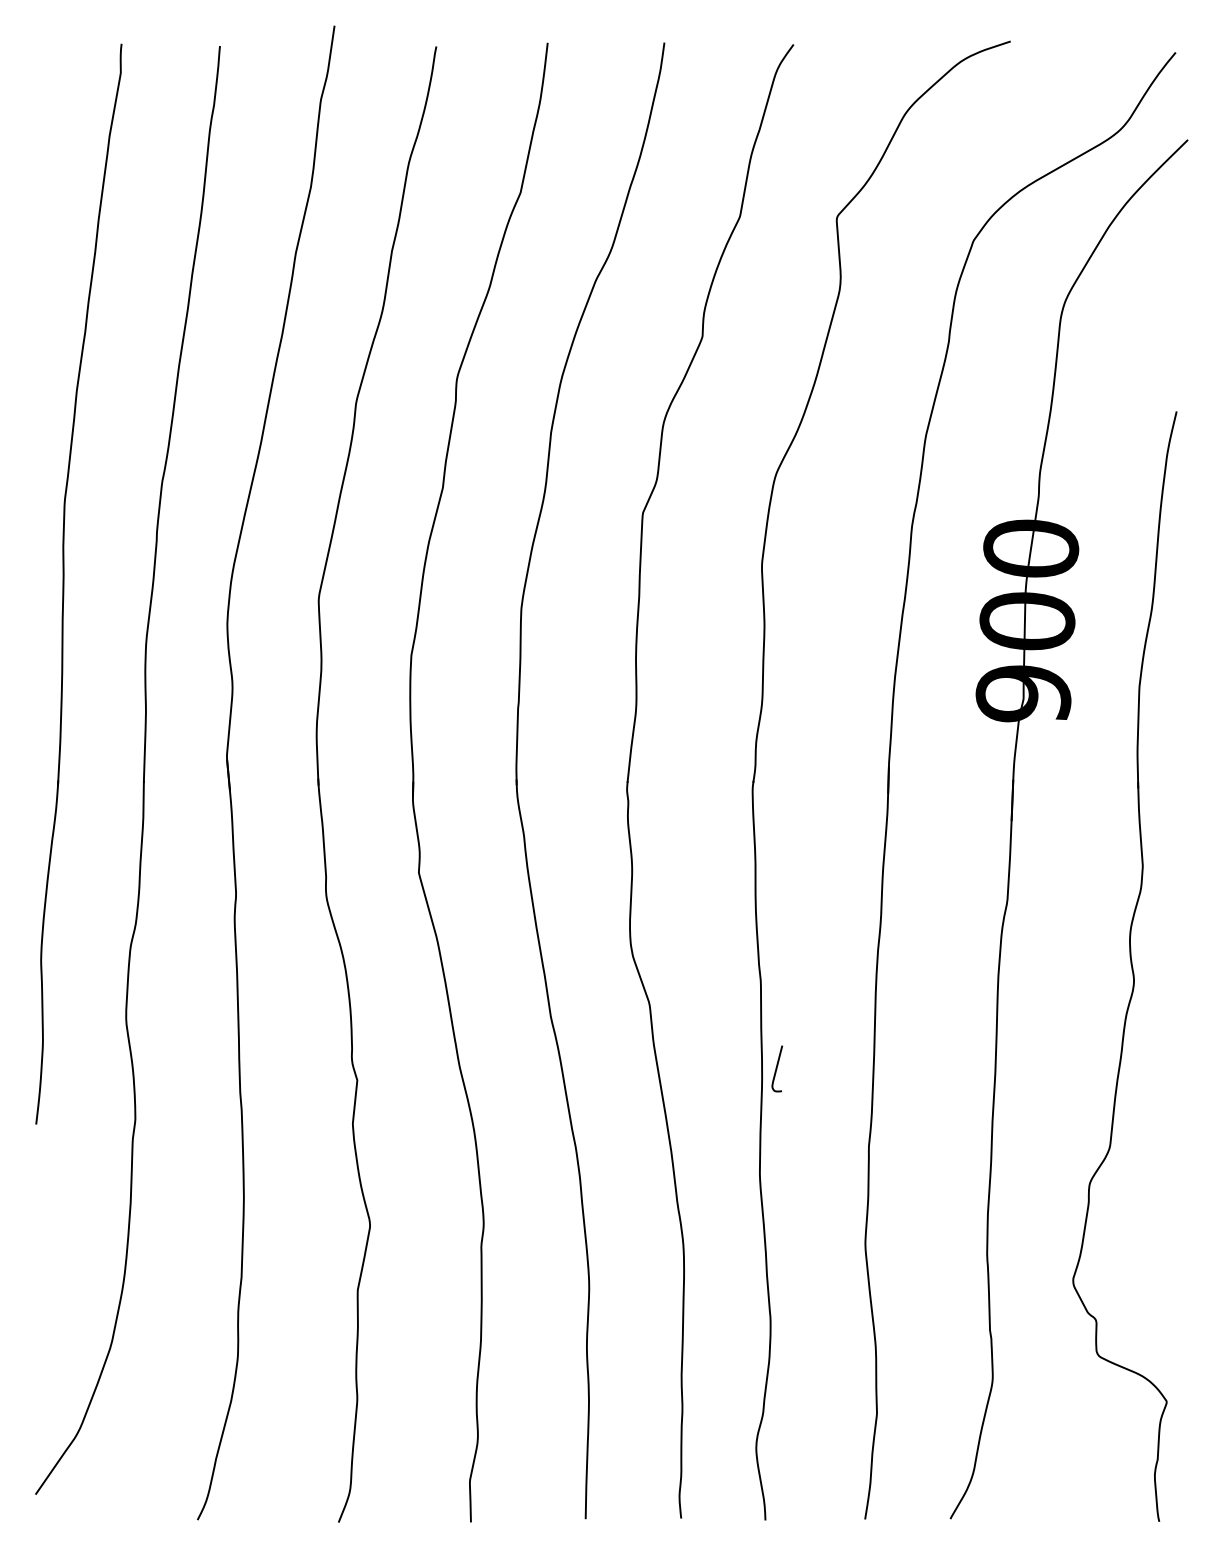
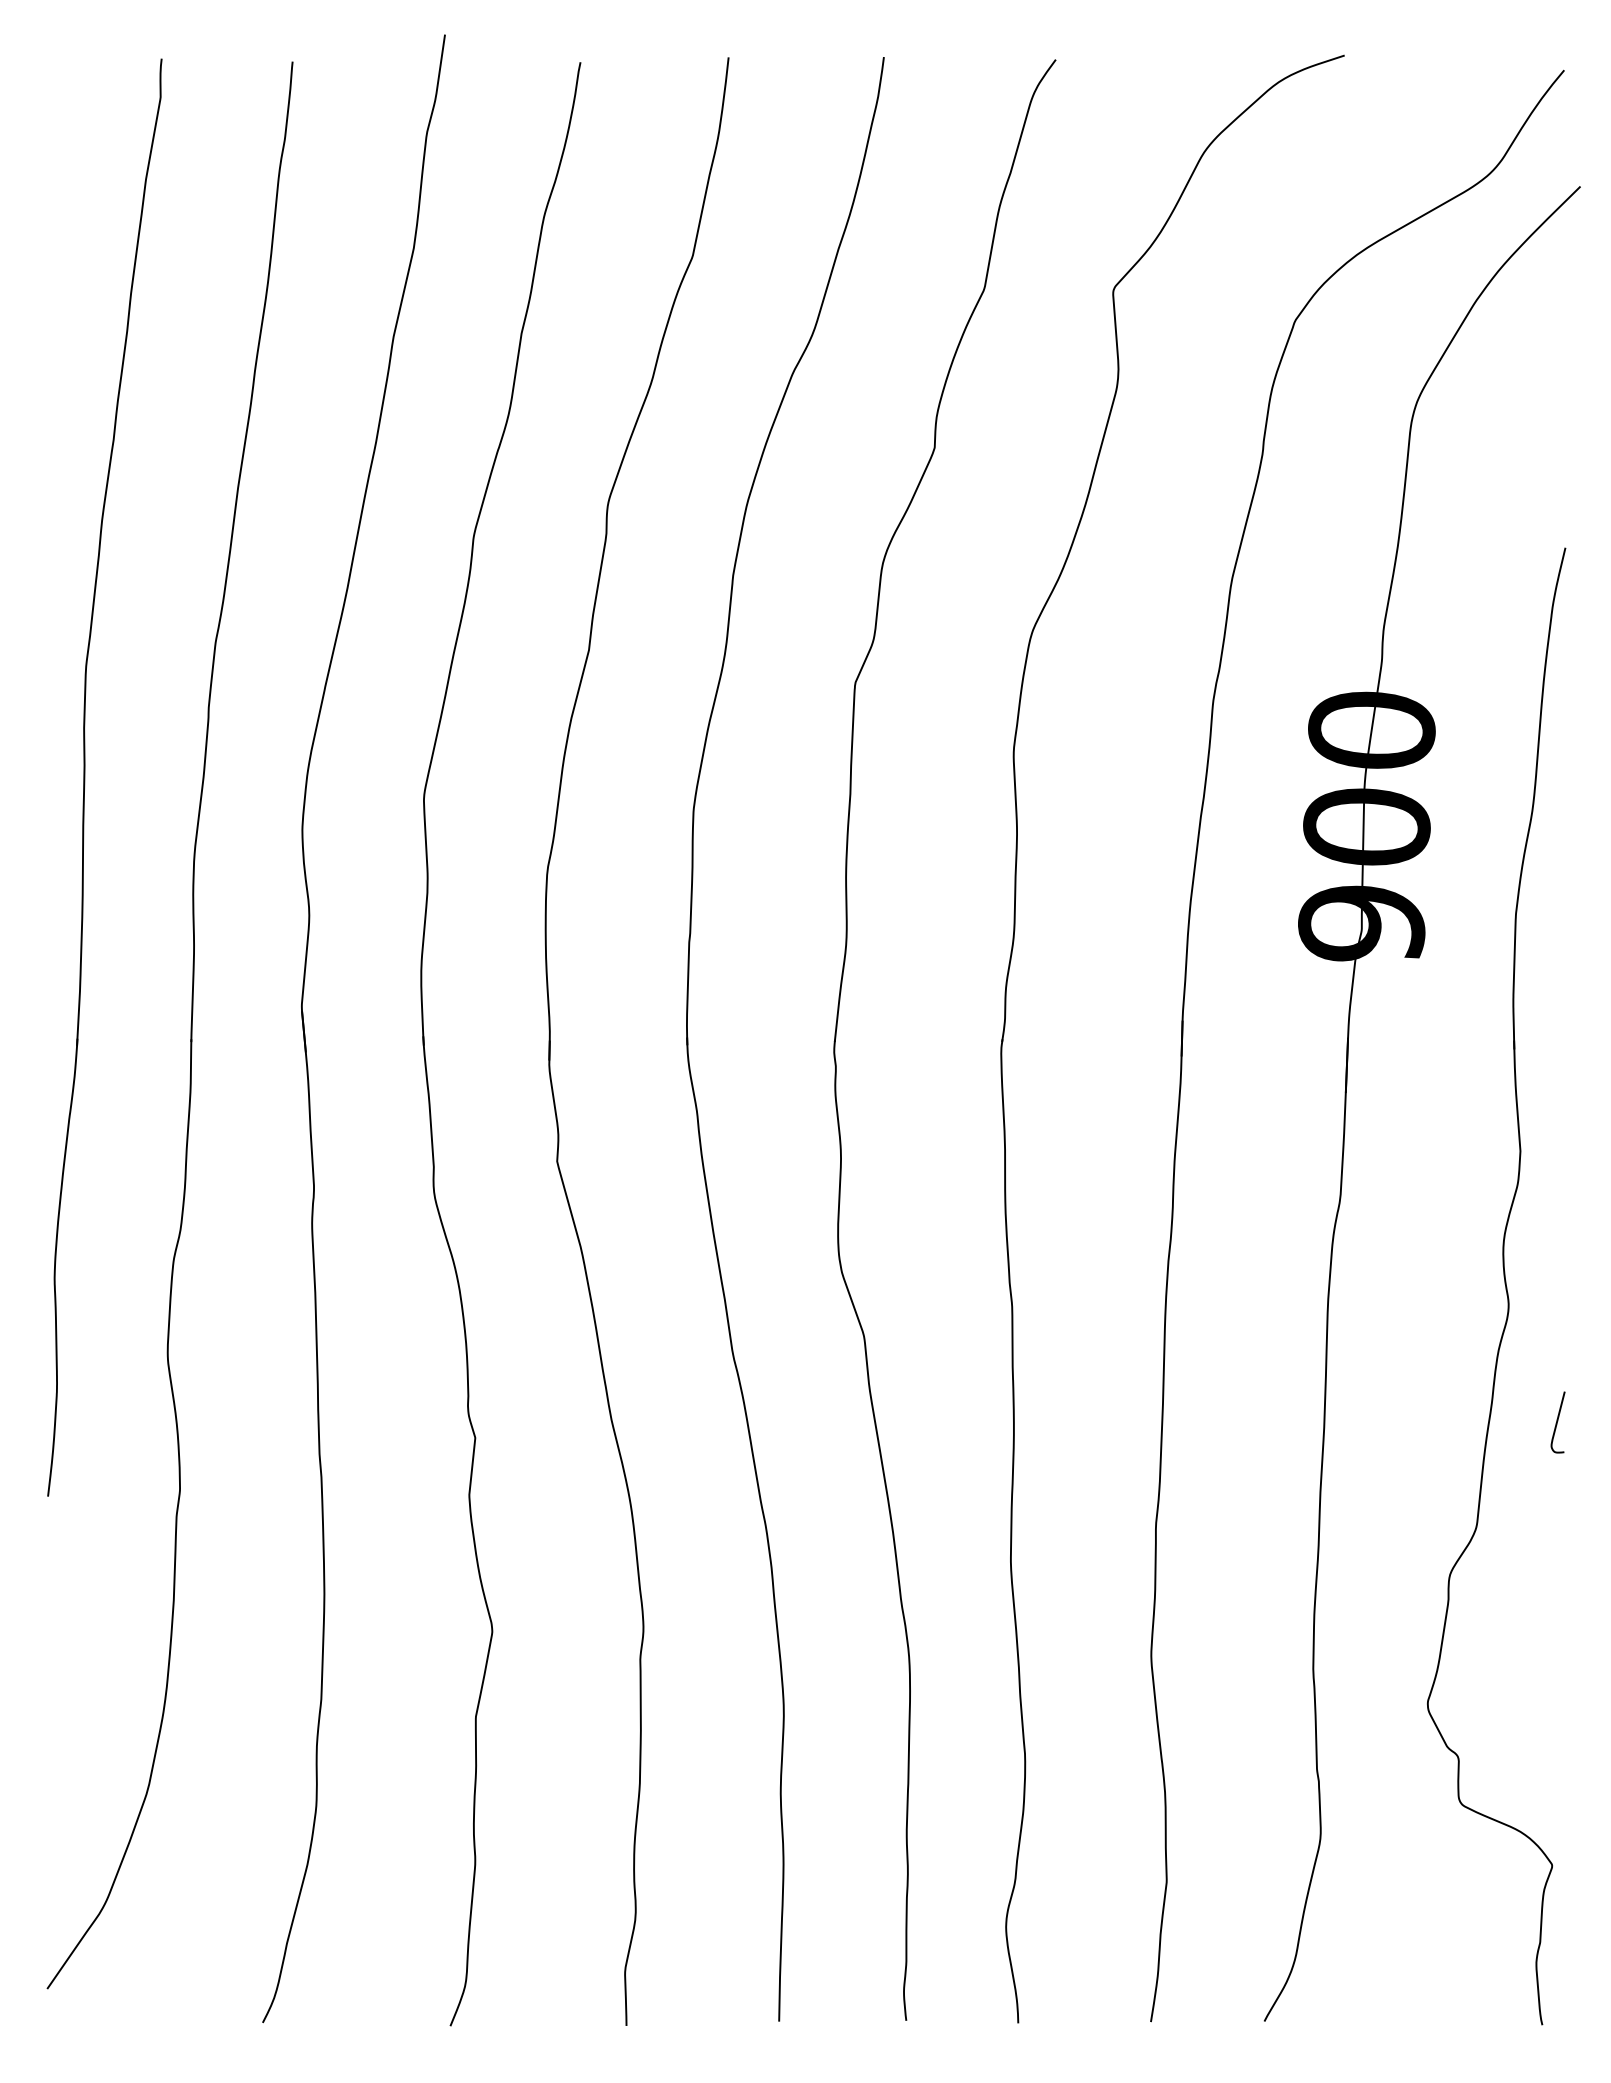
curve: (776, 1068) -> (1557, 1422), moved

